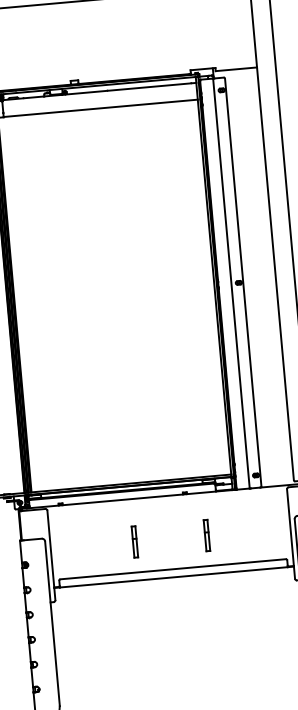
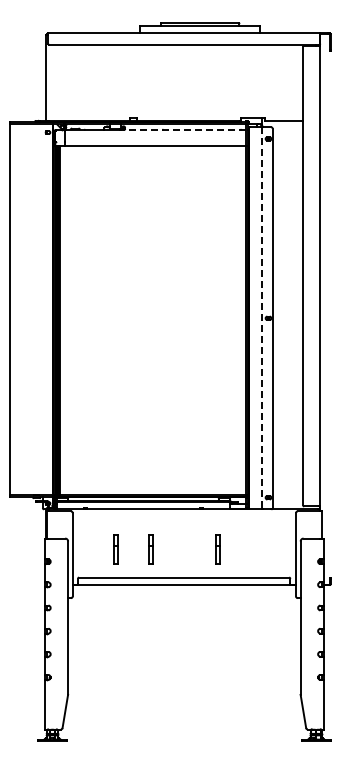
line: (128, 88) -> (182, 129), solid -> dashed
line: (231, 283) -> (261, 318), solid -> dashed
part: (96, 545) -> (115, 549), added

